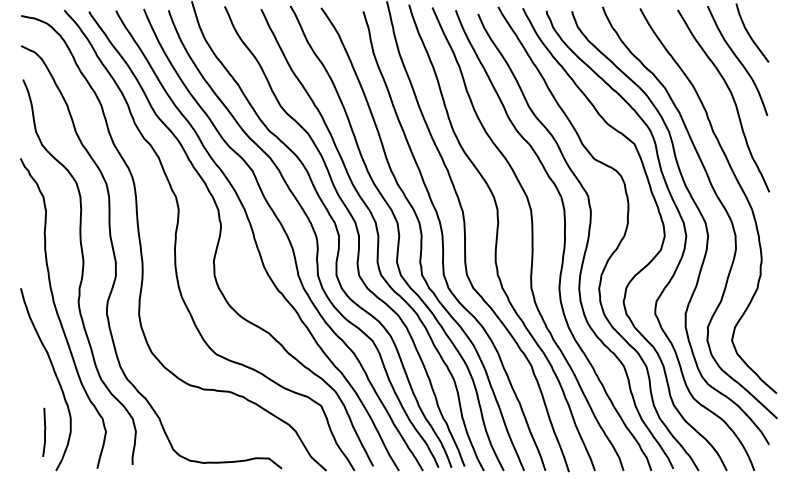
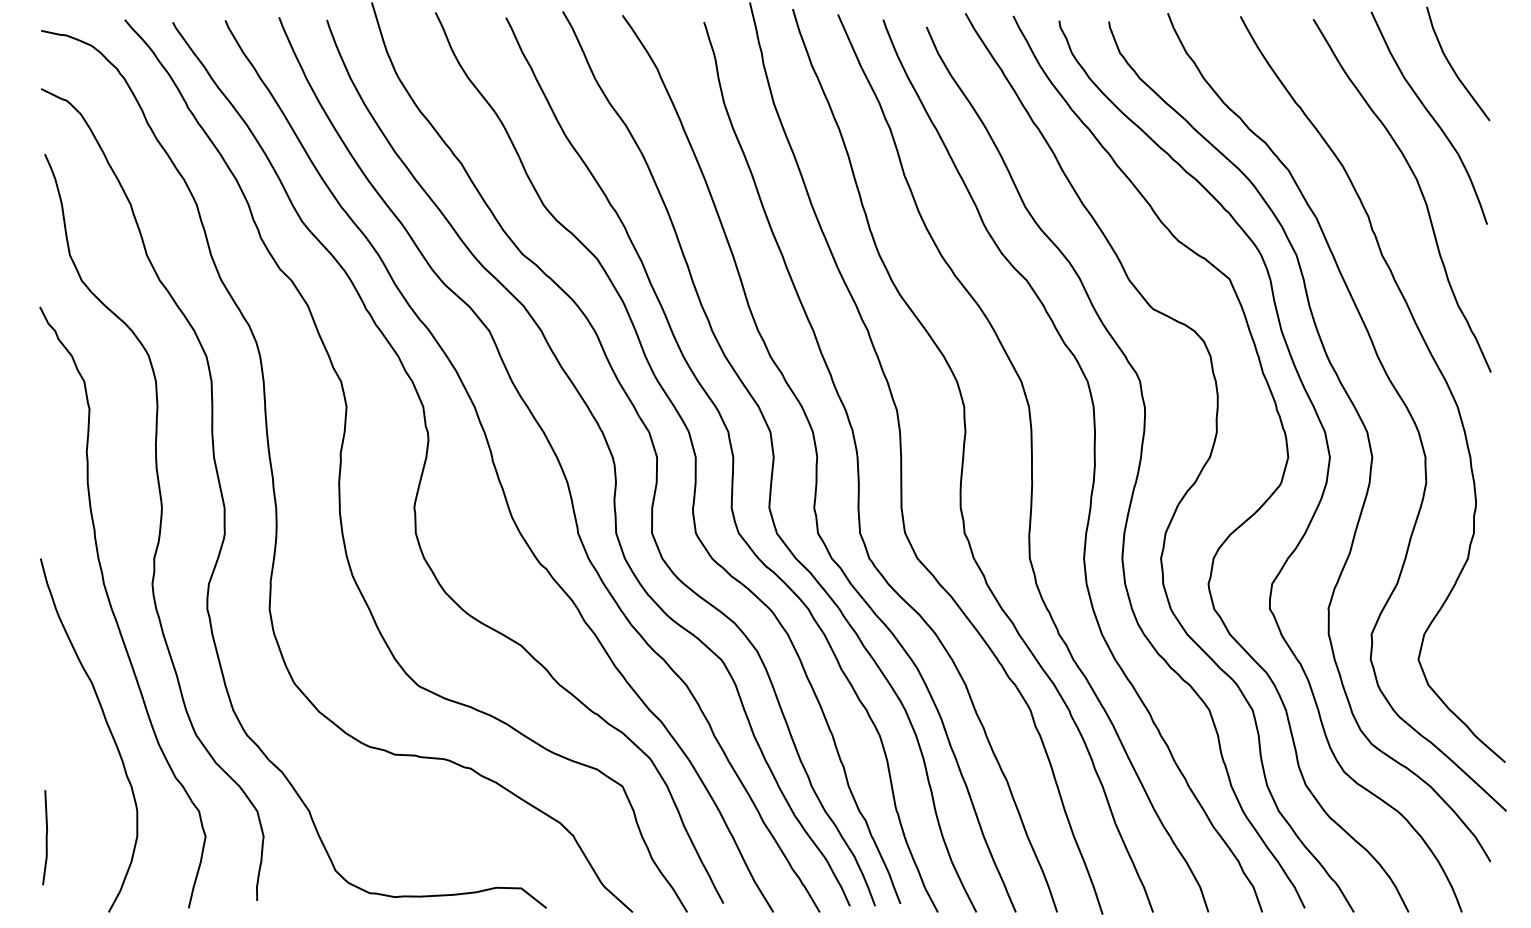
line: (44, 431) -> (45, 836), moved

